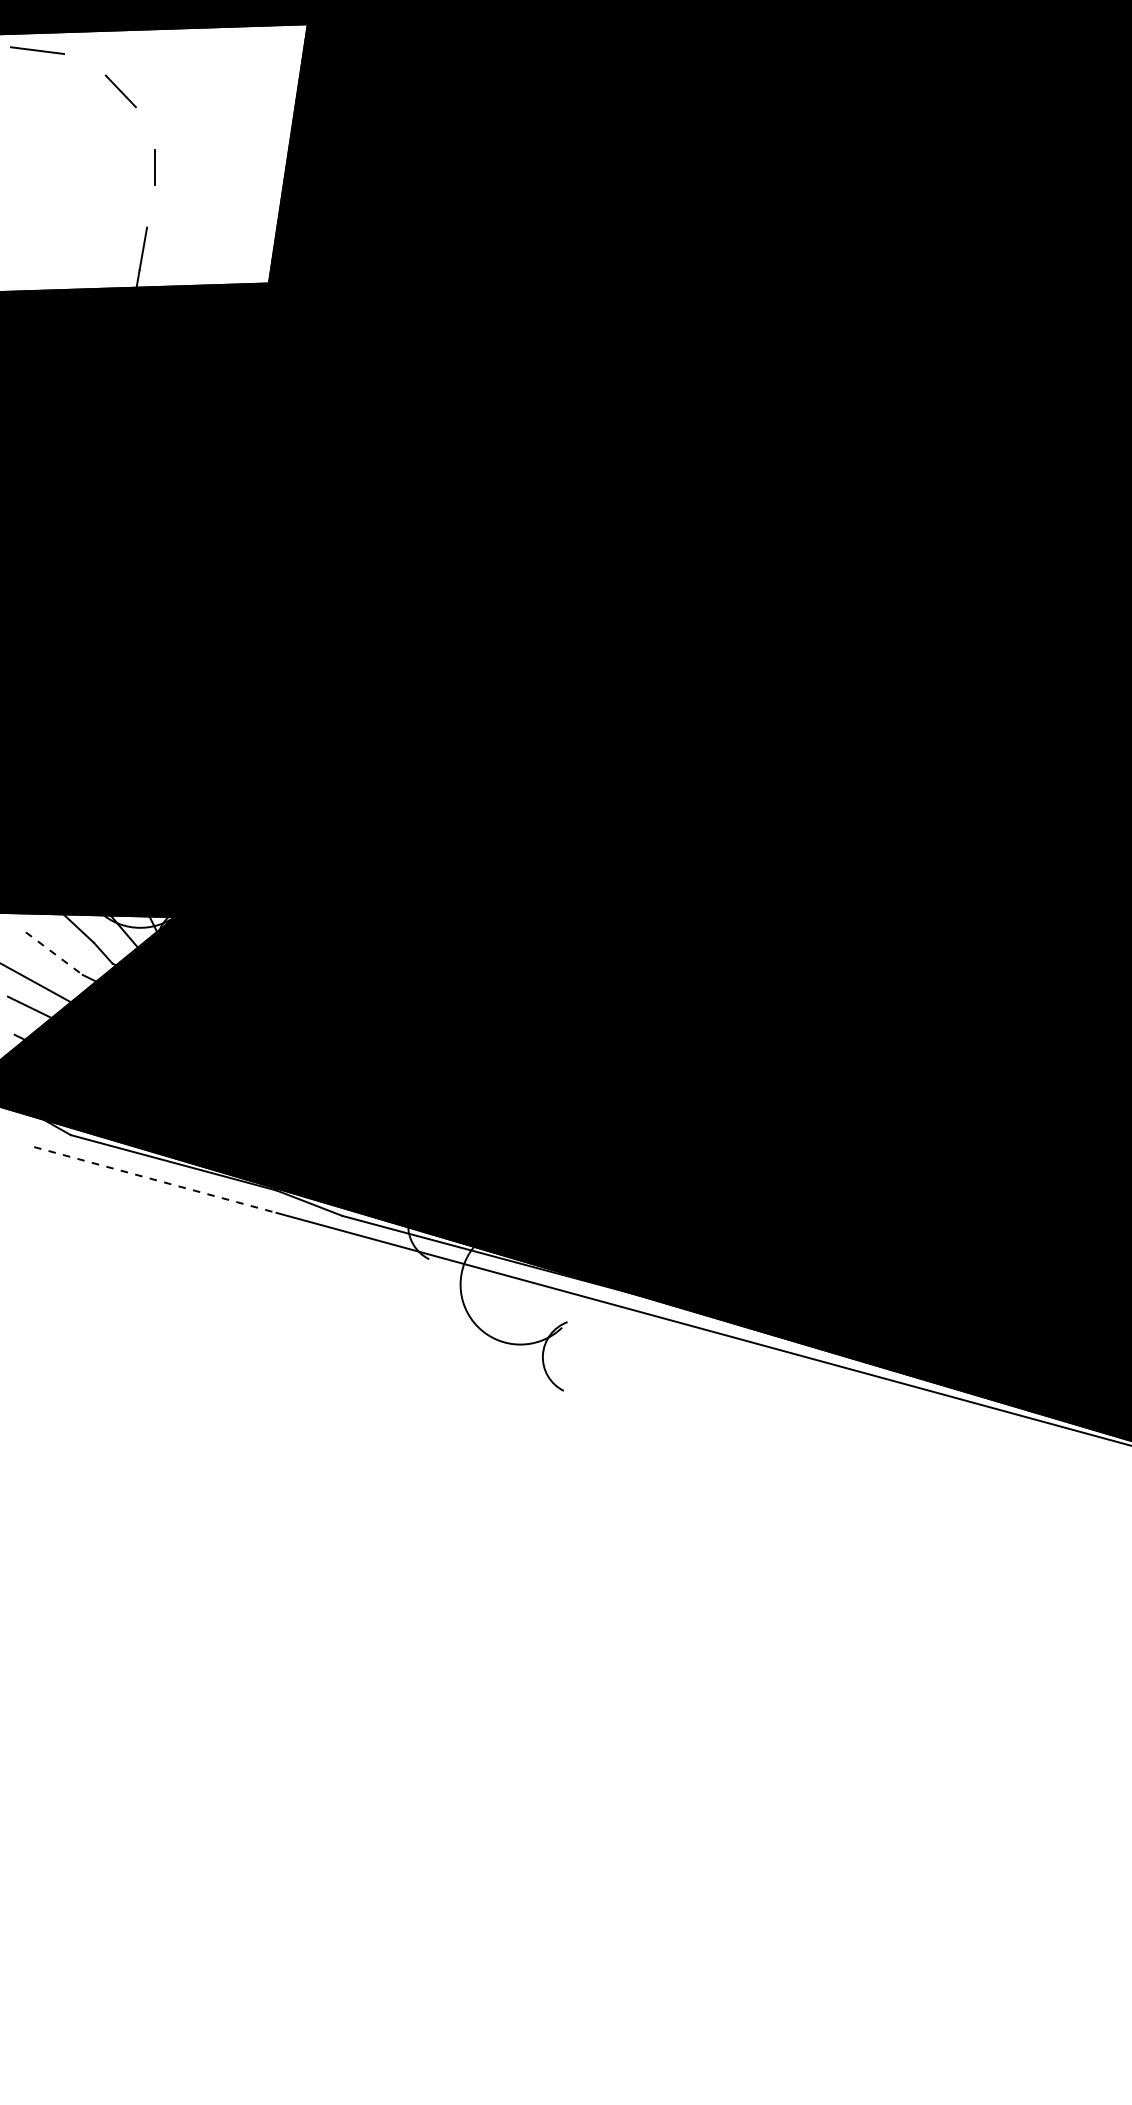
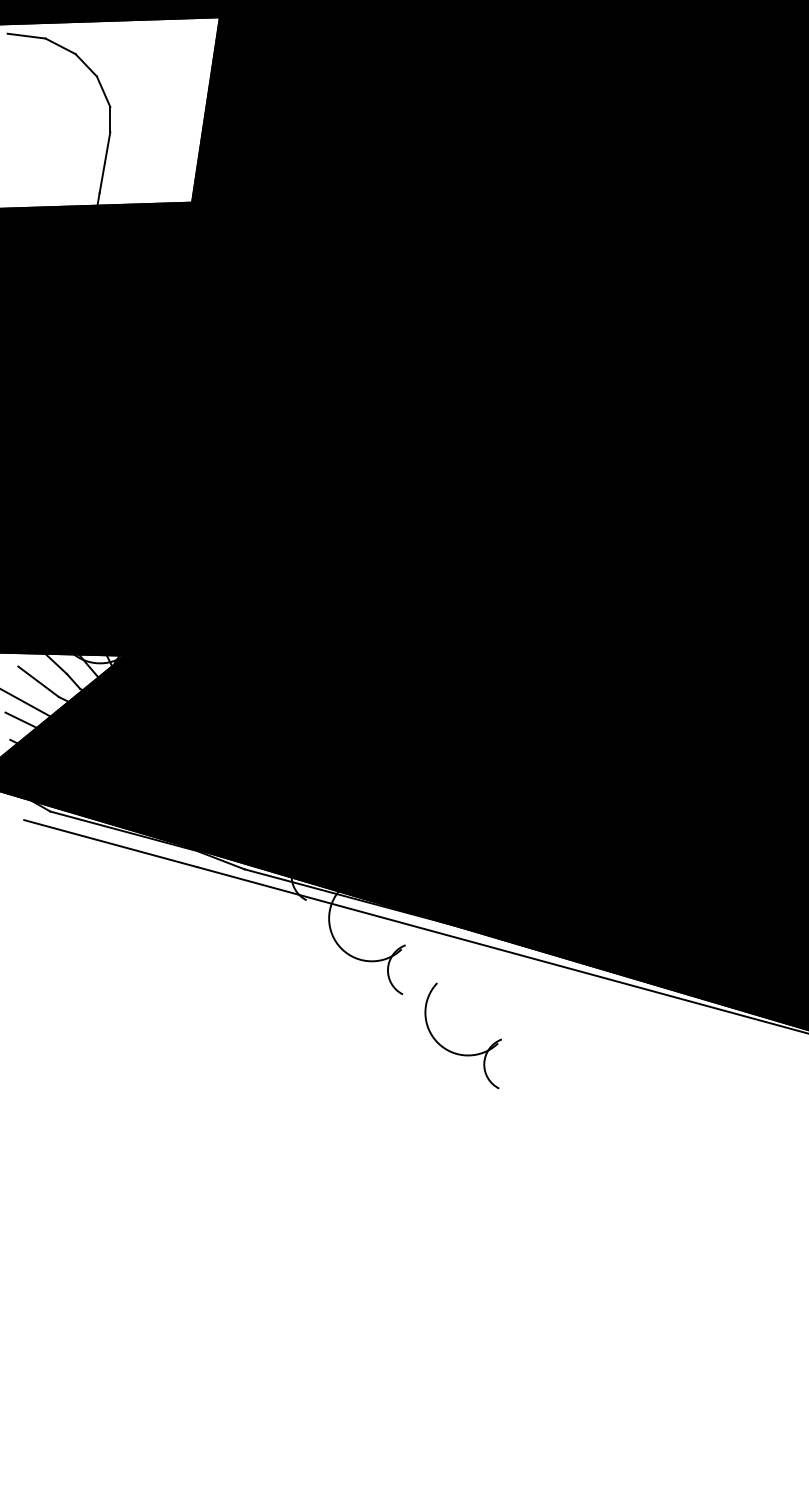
line: (84, 64) -> (60, 46), added
line: (144, 128) -> (103, 91), added
line: (150, 205) -> (107, 146), added
line: (54, 953) -> (38, 681), dashed -> solid
line: (155, 1179) -> (110, 843), dashed -> solid
part: (641, 1473) -> (458, 1053), added

